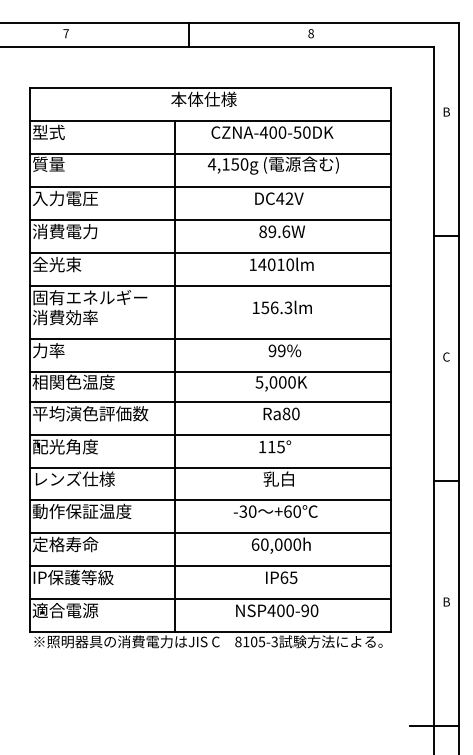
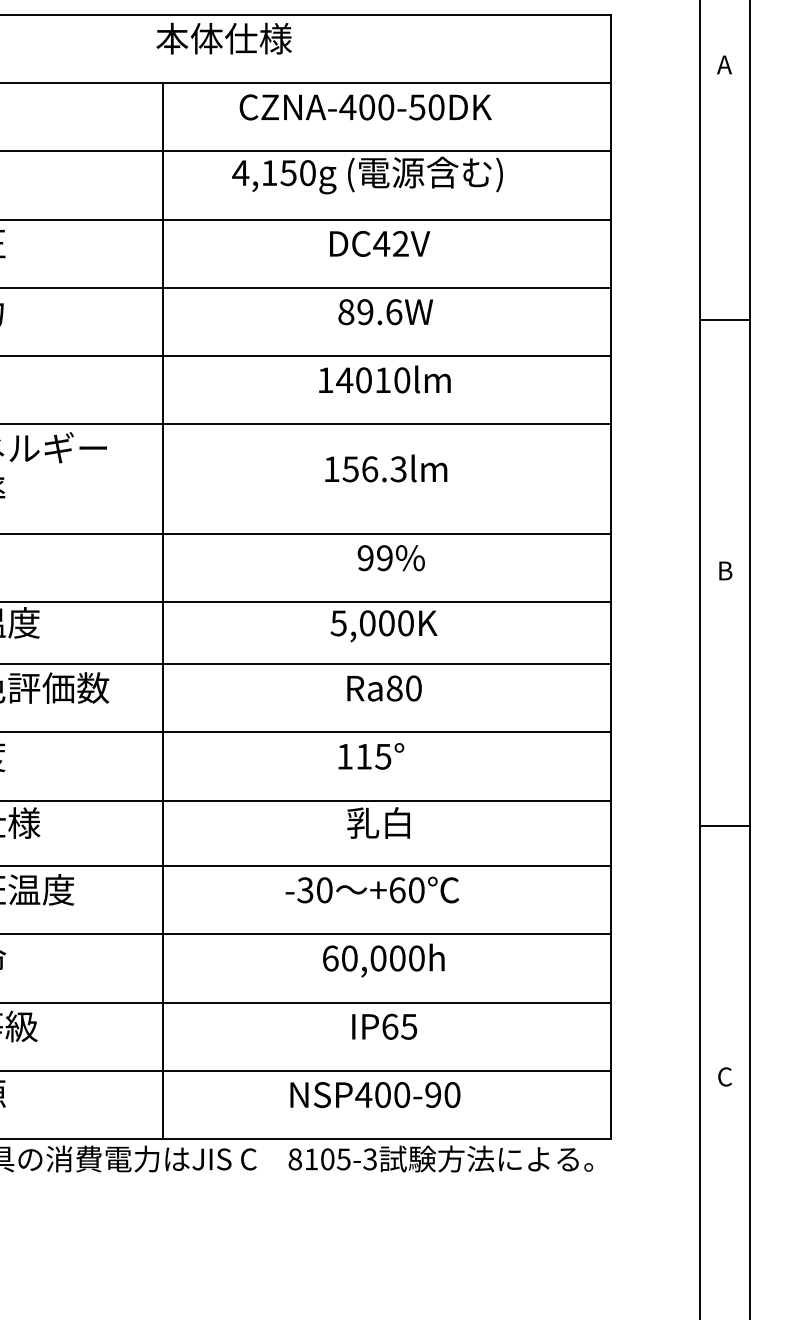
text: (445, 111) -> (723, 63), B -> A
text: (446, 356) -> (725, 569), C -> B
text: (446, 601) -> (725, 1075), B -> C

